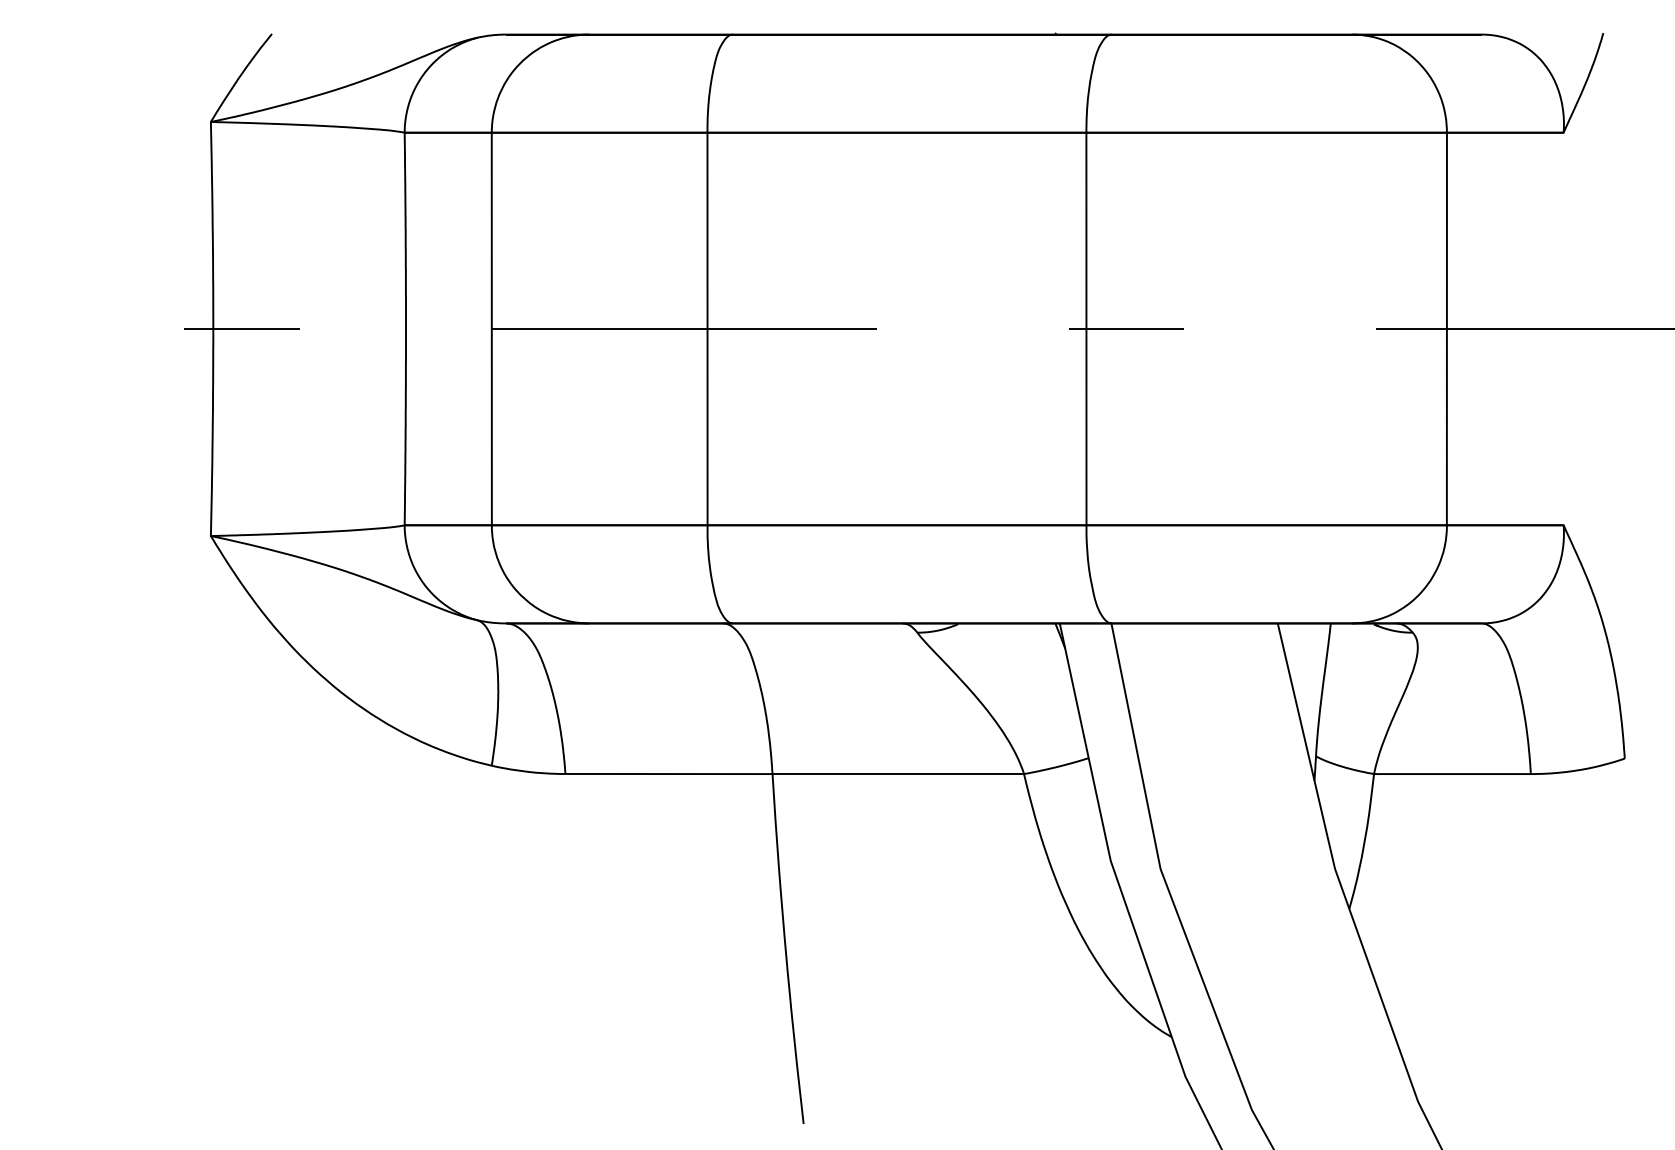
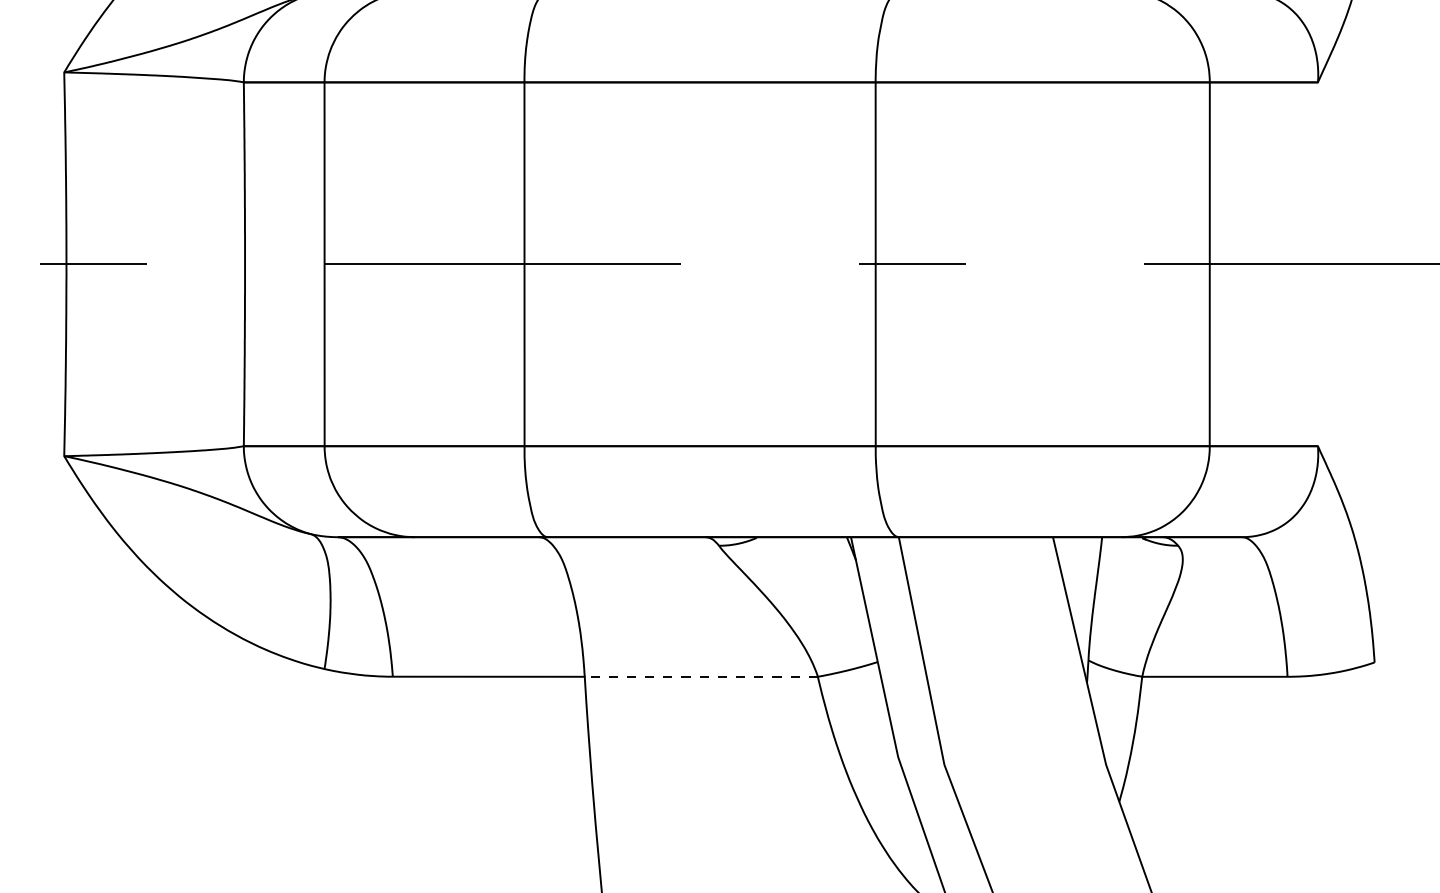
line: (898, 774) -> (701, 677), solid -> dashed

